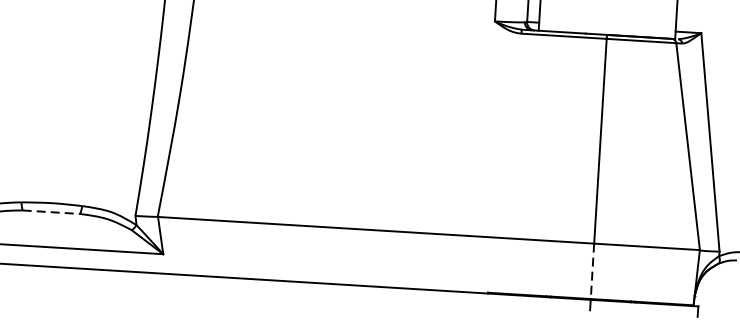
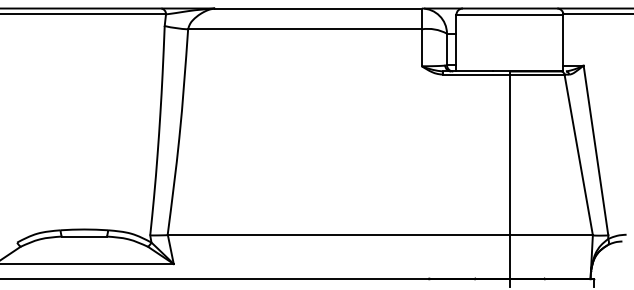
line: (51, 212) -> (84, 236), dashed -> solid
line: (591, 270) -> (509, 256), dashed -> solid

